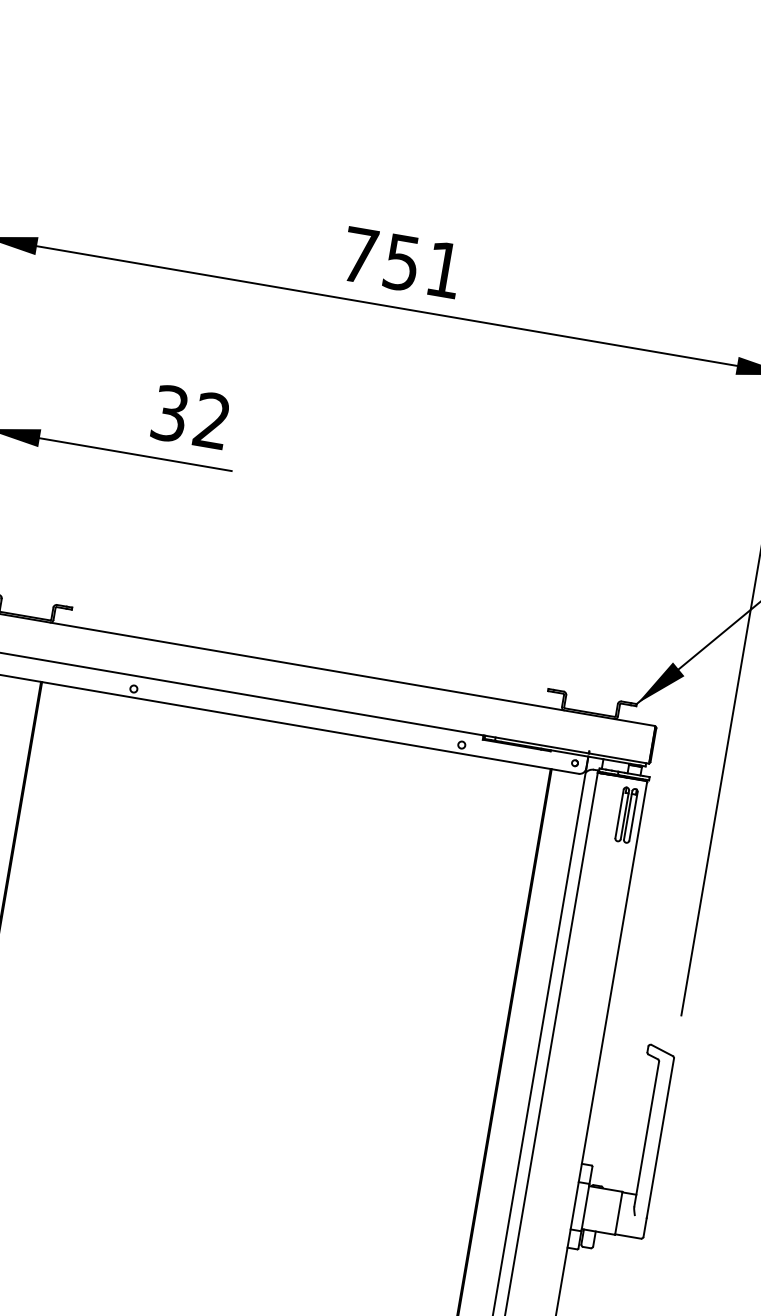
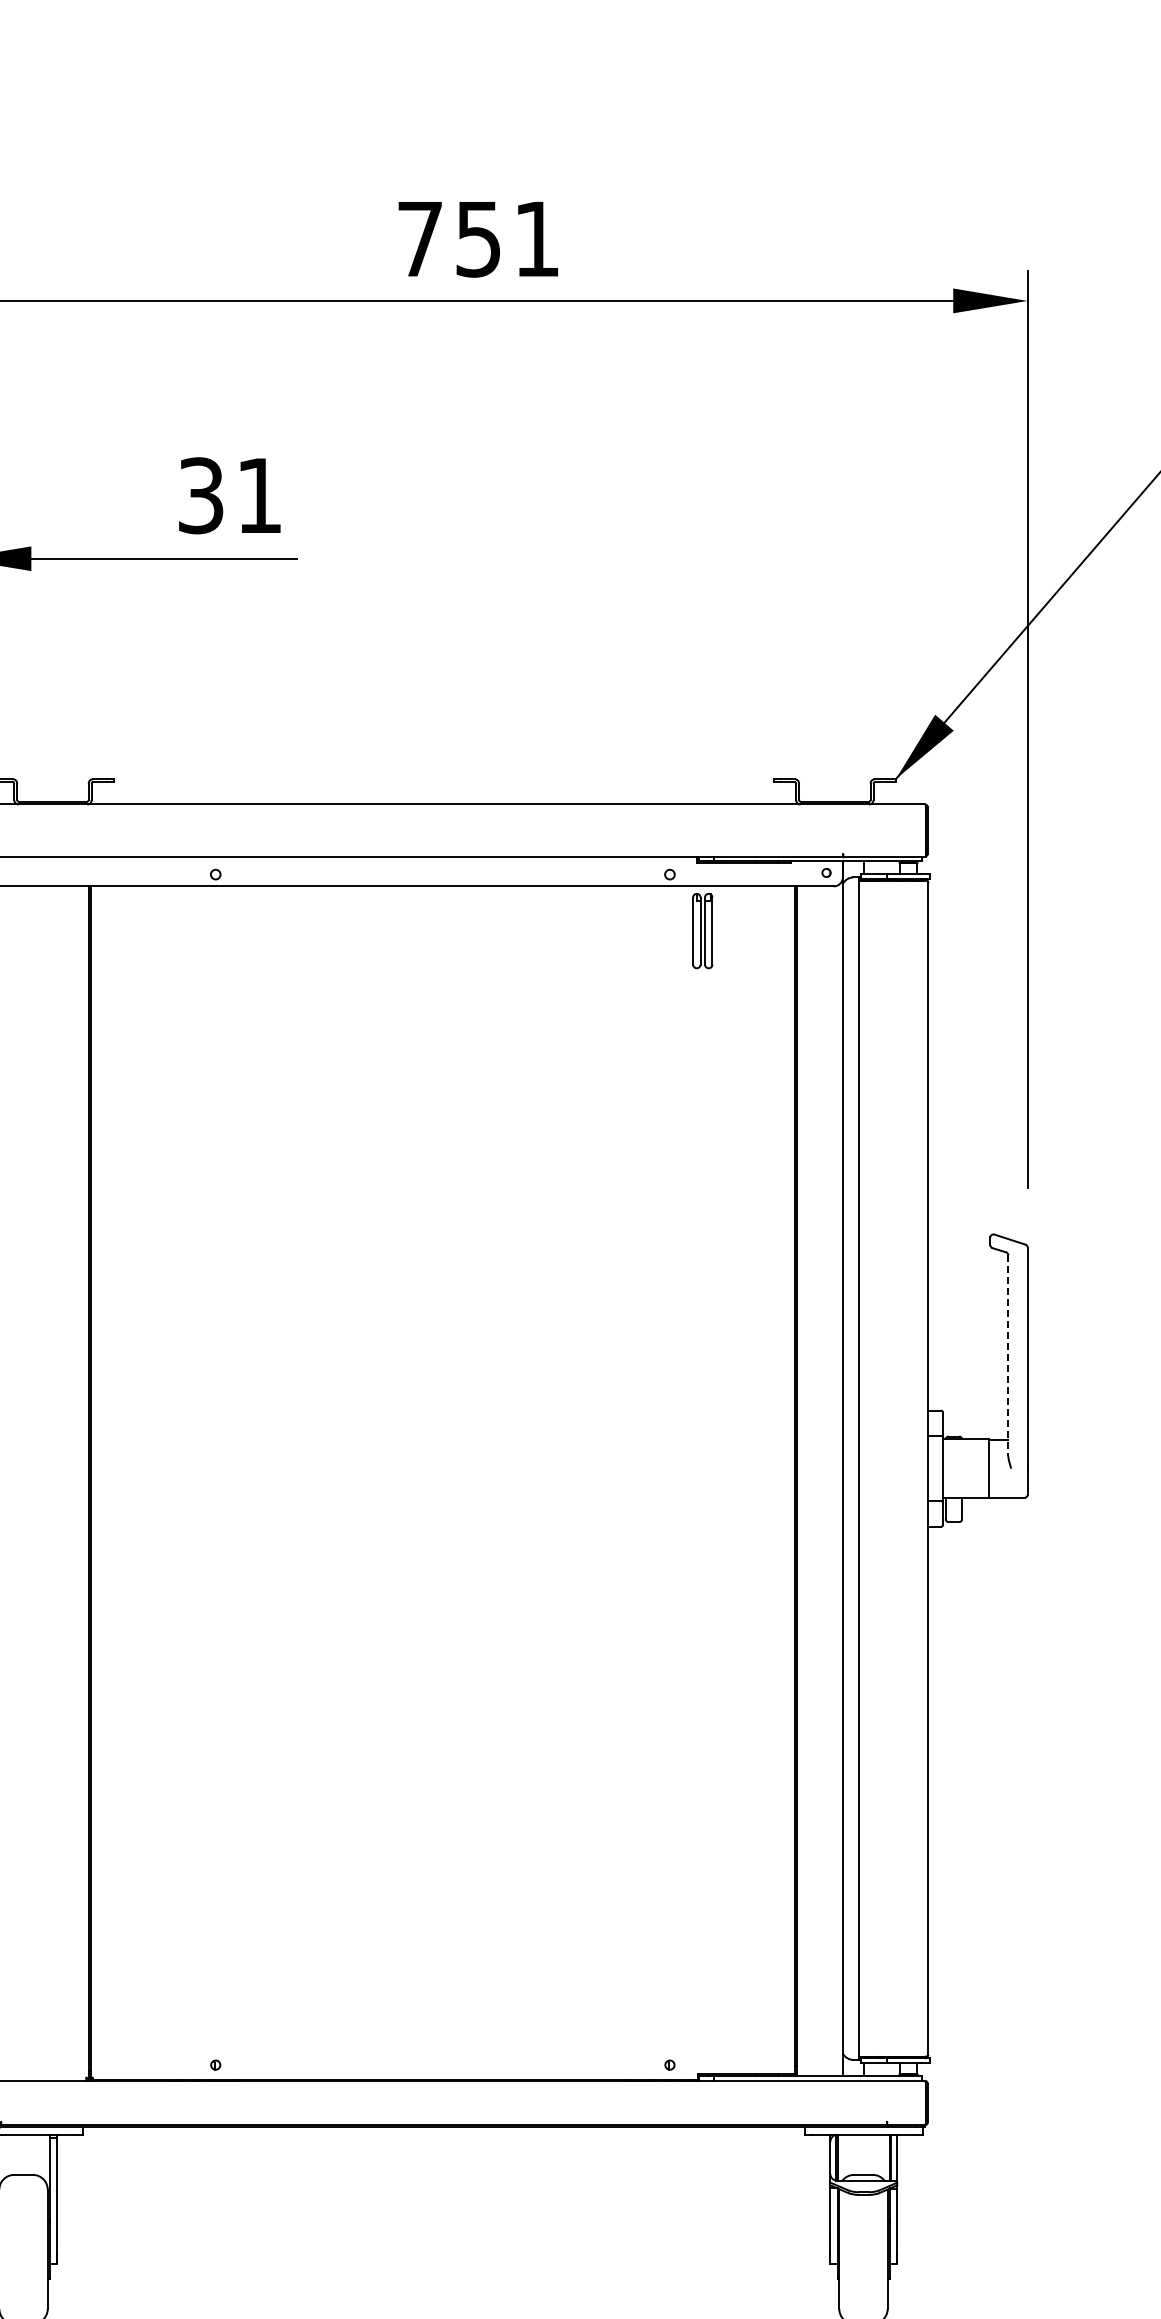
text: (211, 419) -> (258, 494), 32 -> 31
part: (626, 815) -> (702, 931), moved
line: (646, 1134) -> (1008, 1356), solid -> dashed

